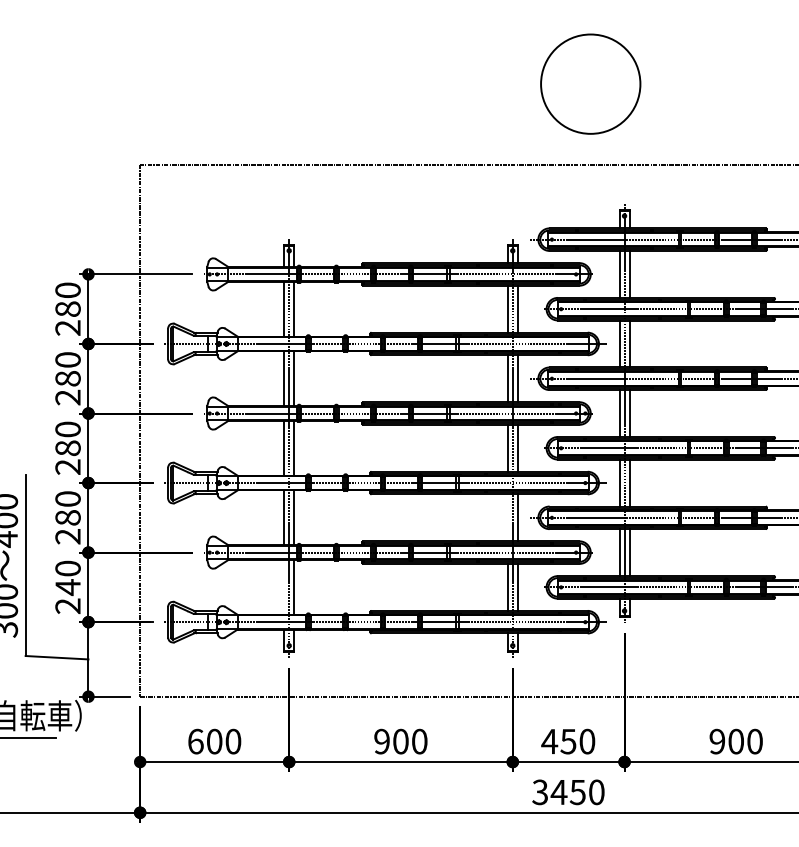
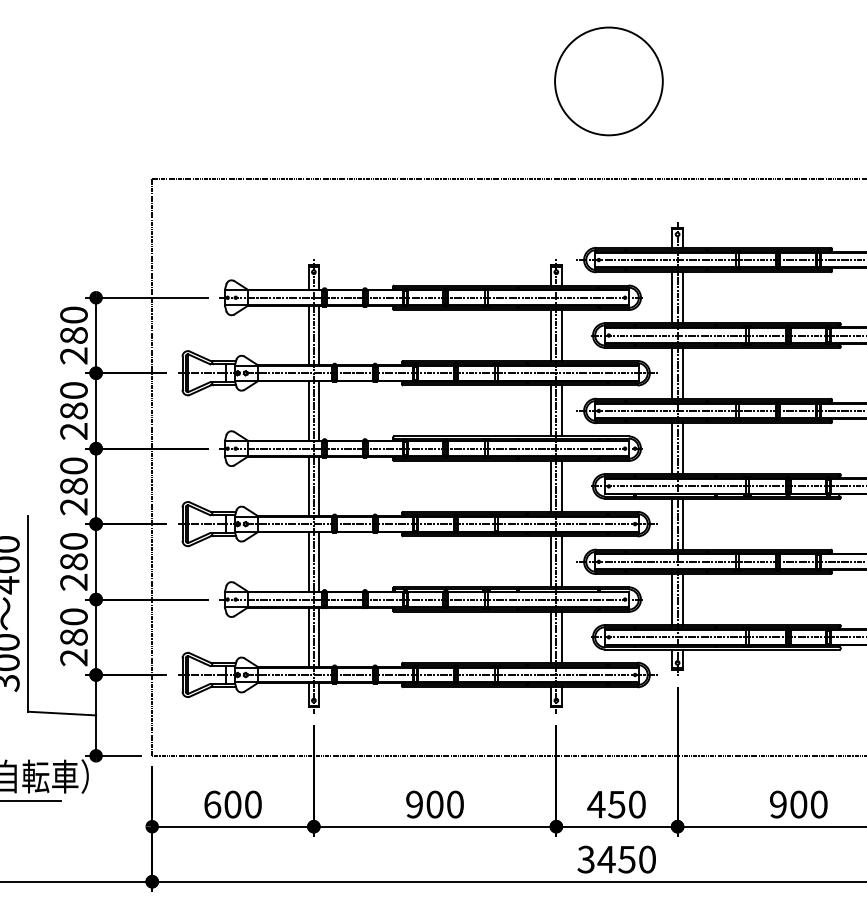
circle: (590, 84) -> (608, 81), moved
line: (507, 517) -> (550, 561), added
line: (284, 586) -> (308, 636), added
text: (67, 587) -> (73, 637), 240 -> 280

